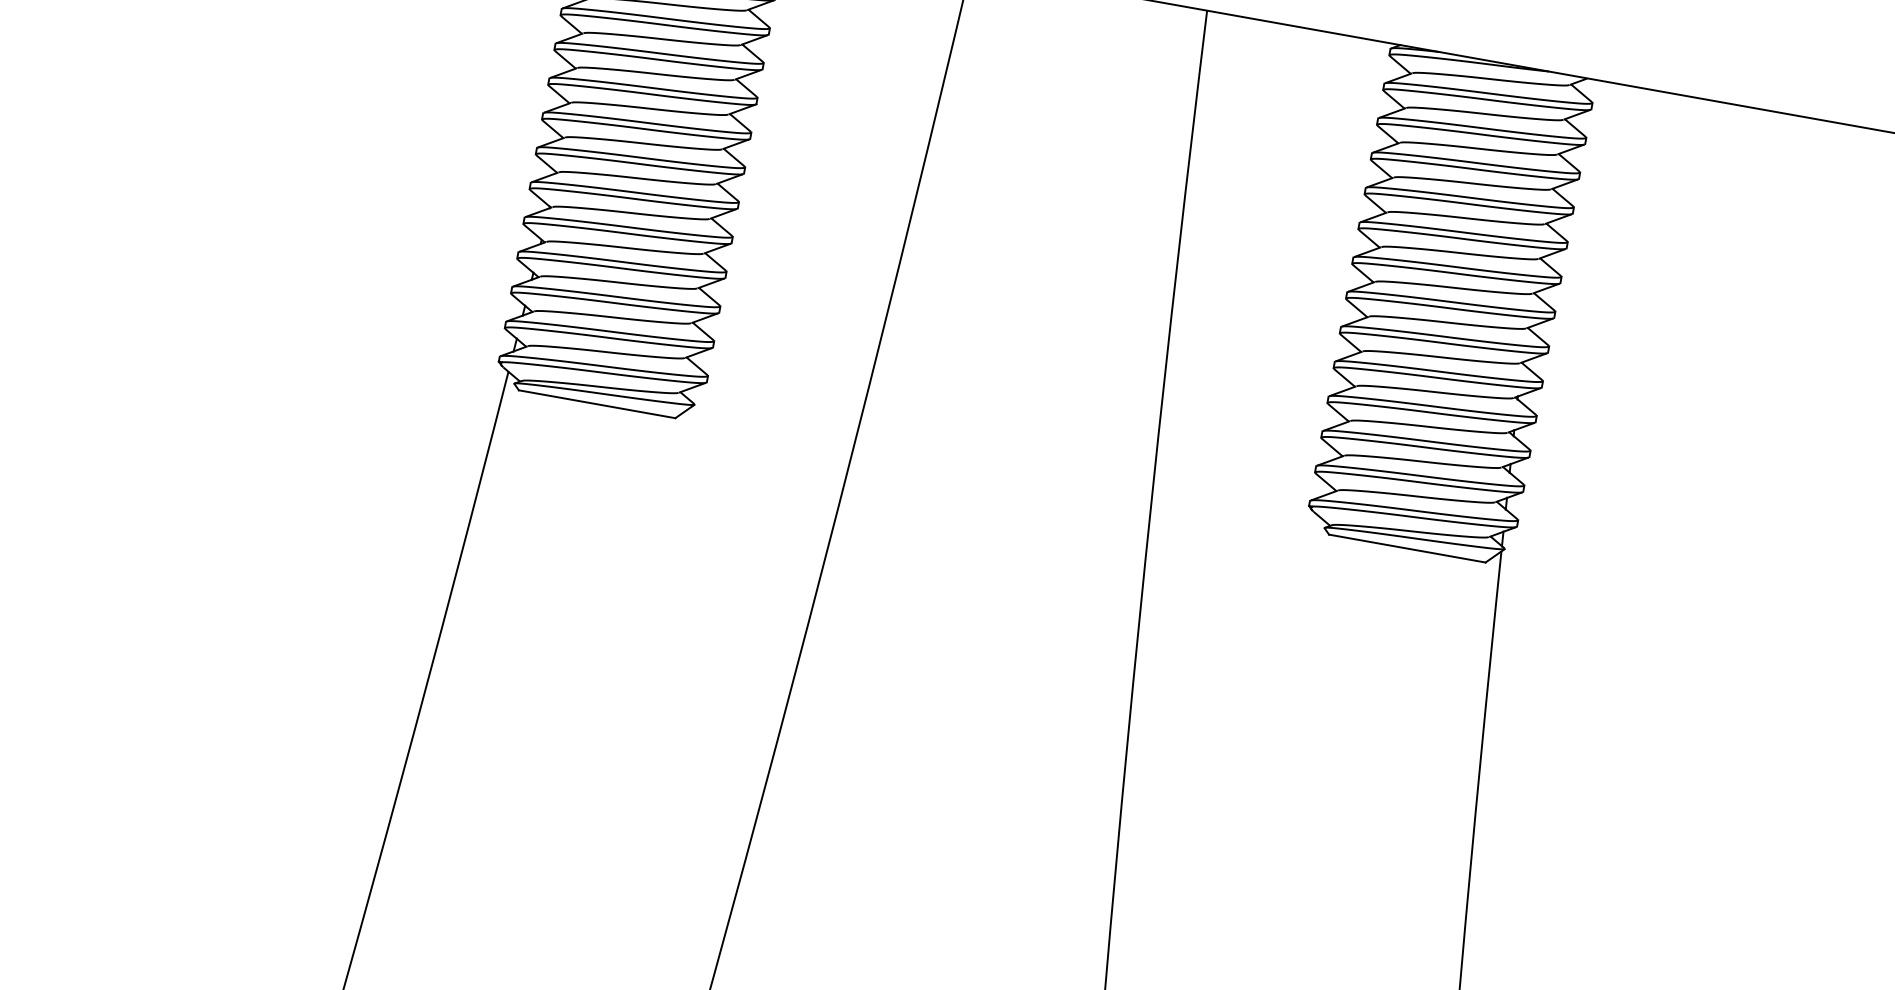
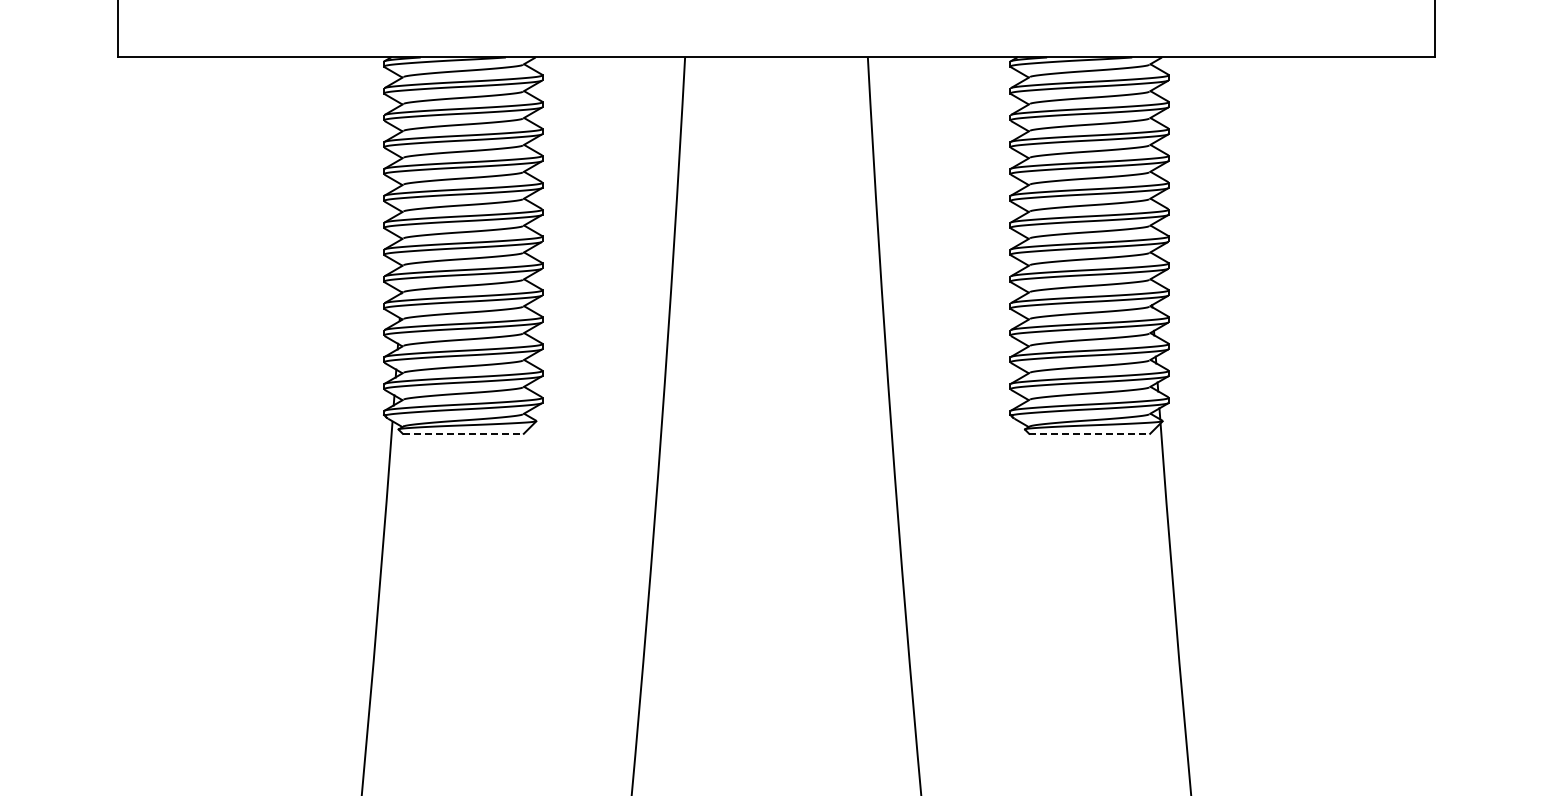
line: (597, 403) -> (463, 433), solid -> dashed
line: (1408, 548) -> (1090, 433), solid -> dashed

